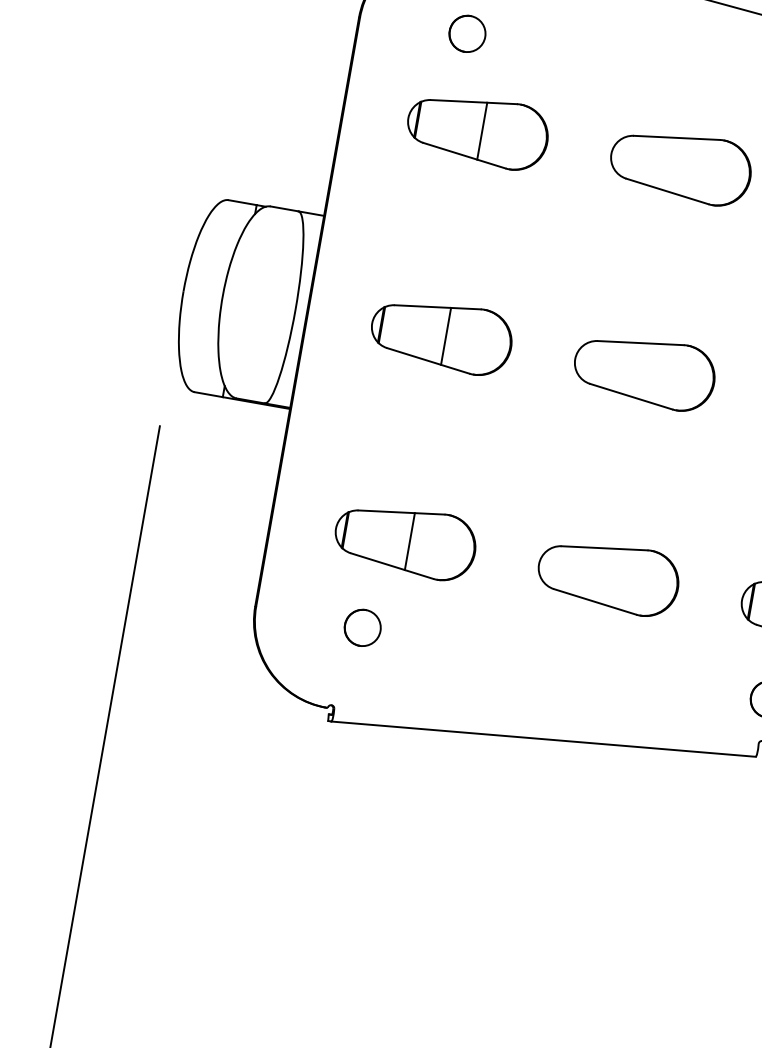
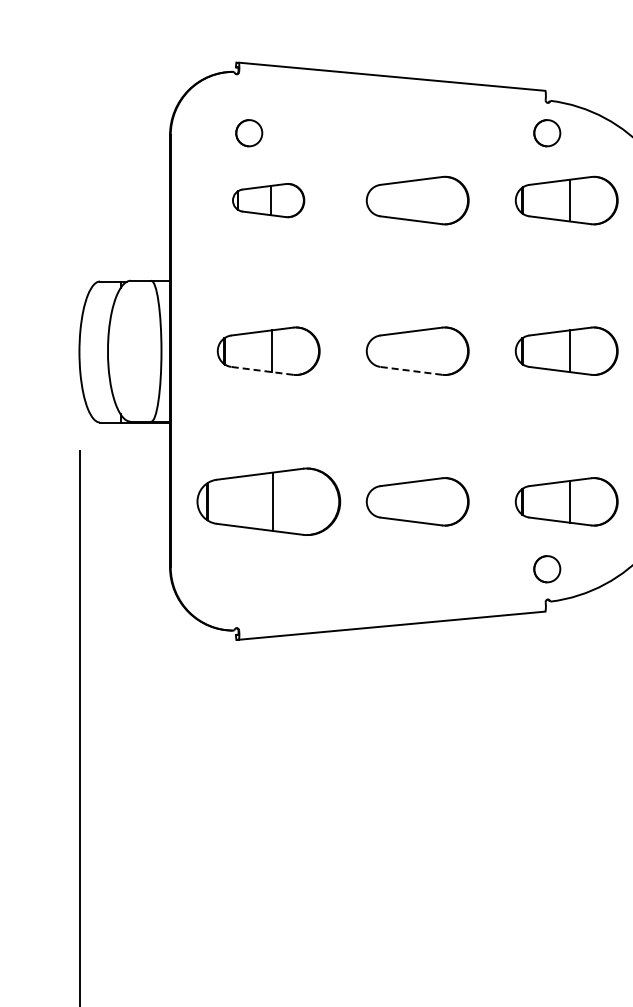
part: (477, 130) -> (268, 200), size x0.7
line: (427, 360) -> (261, 370), solid -> dashed
line: (630, 395) -> (410, 370), solid -> dashed
part: (405, 540) -> (268, 501), size x1.4
part: (363, 628) -> (249, 569), removed

